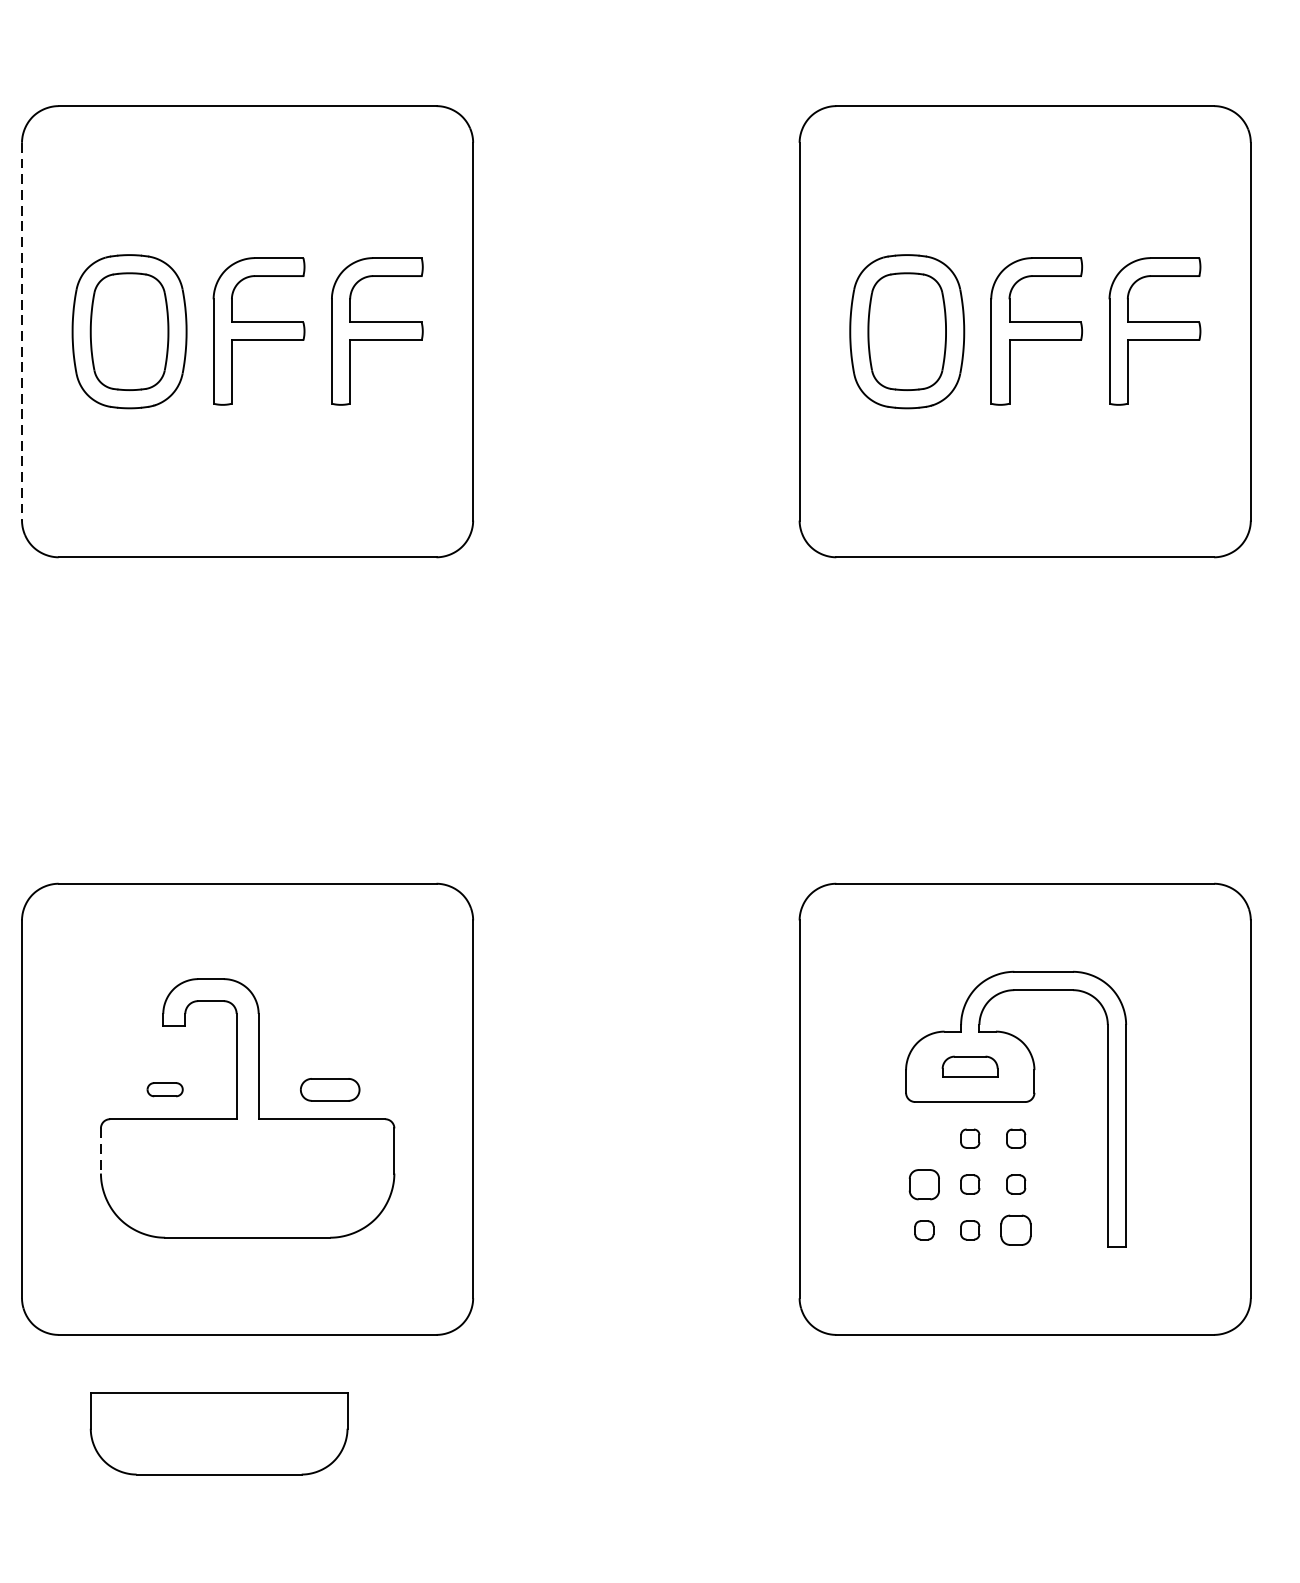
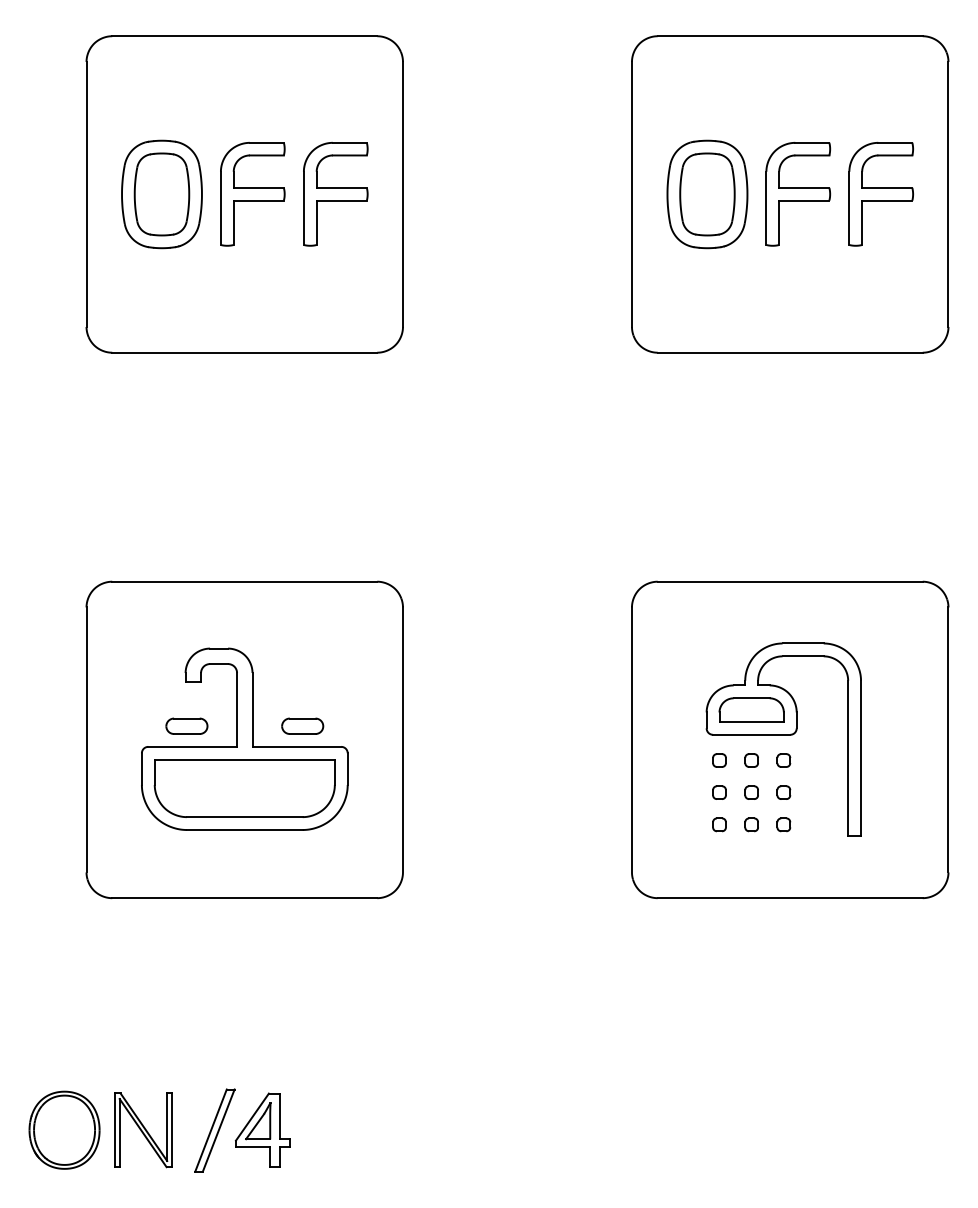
line: (21, 331) -> (86, 194), dashed -> solid
part: (970, 1065) -> (751, 709), size x1.67
part: (164, 1088) -> (186, 725), size x1.67
part: (924, 1138) -> (719, 760), added
line: (100, 1151) -> (141, 769), dashed -> solid
part: (924, 1184) -> (719, 792), size x0.62
part: (1015, 1229) -> (783, 824), size x0.62
part: (218, 1433) -> (244, 788), moved

